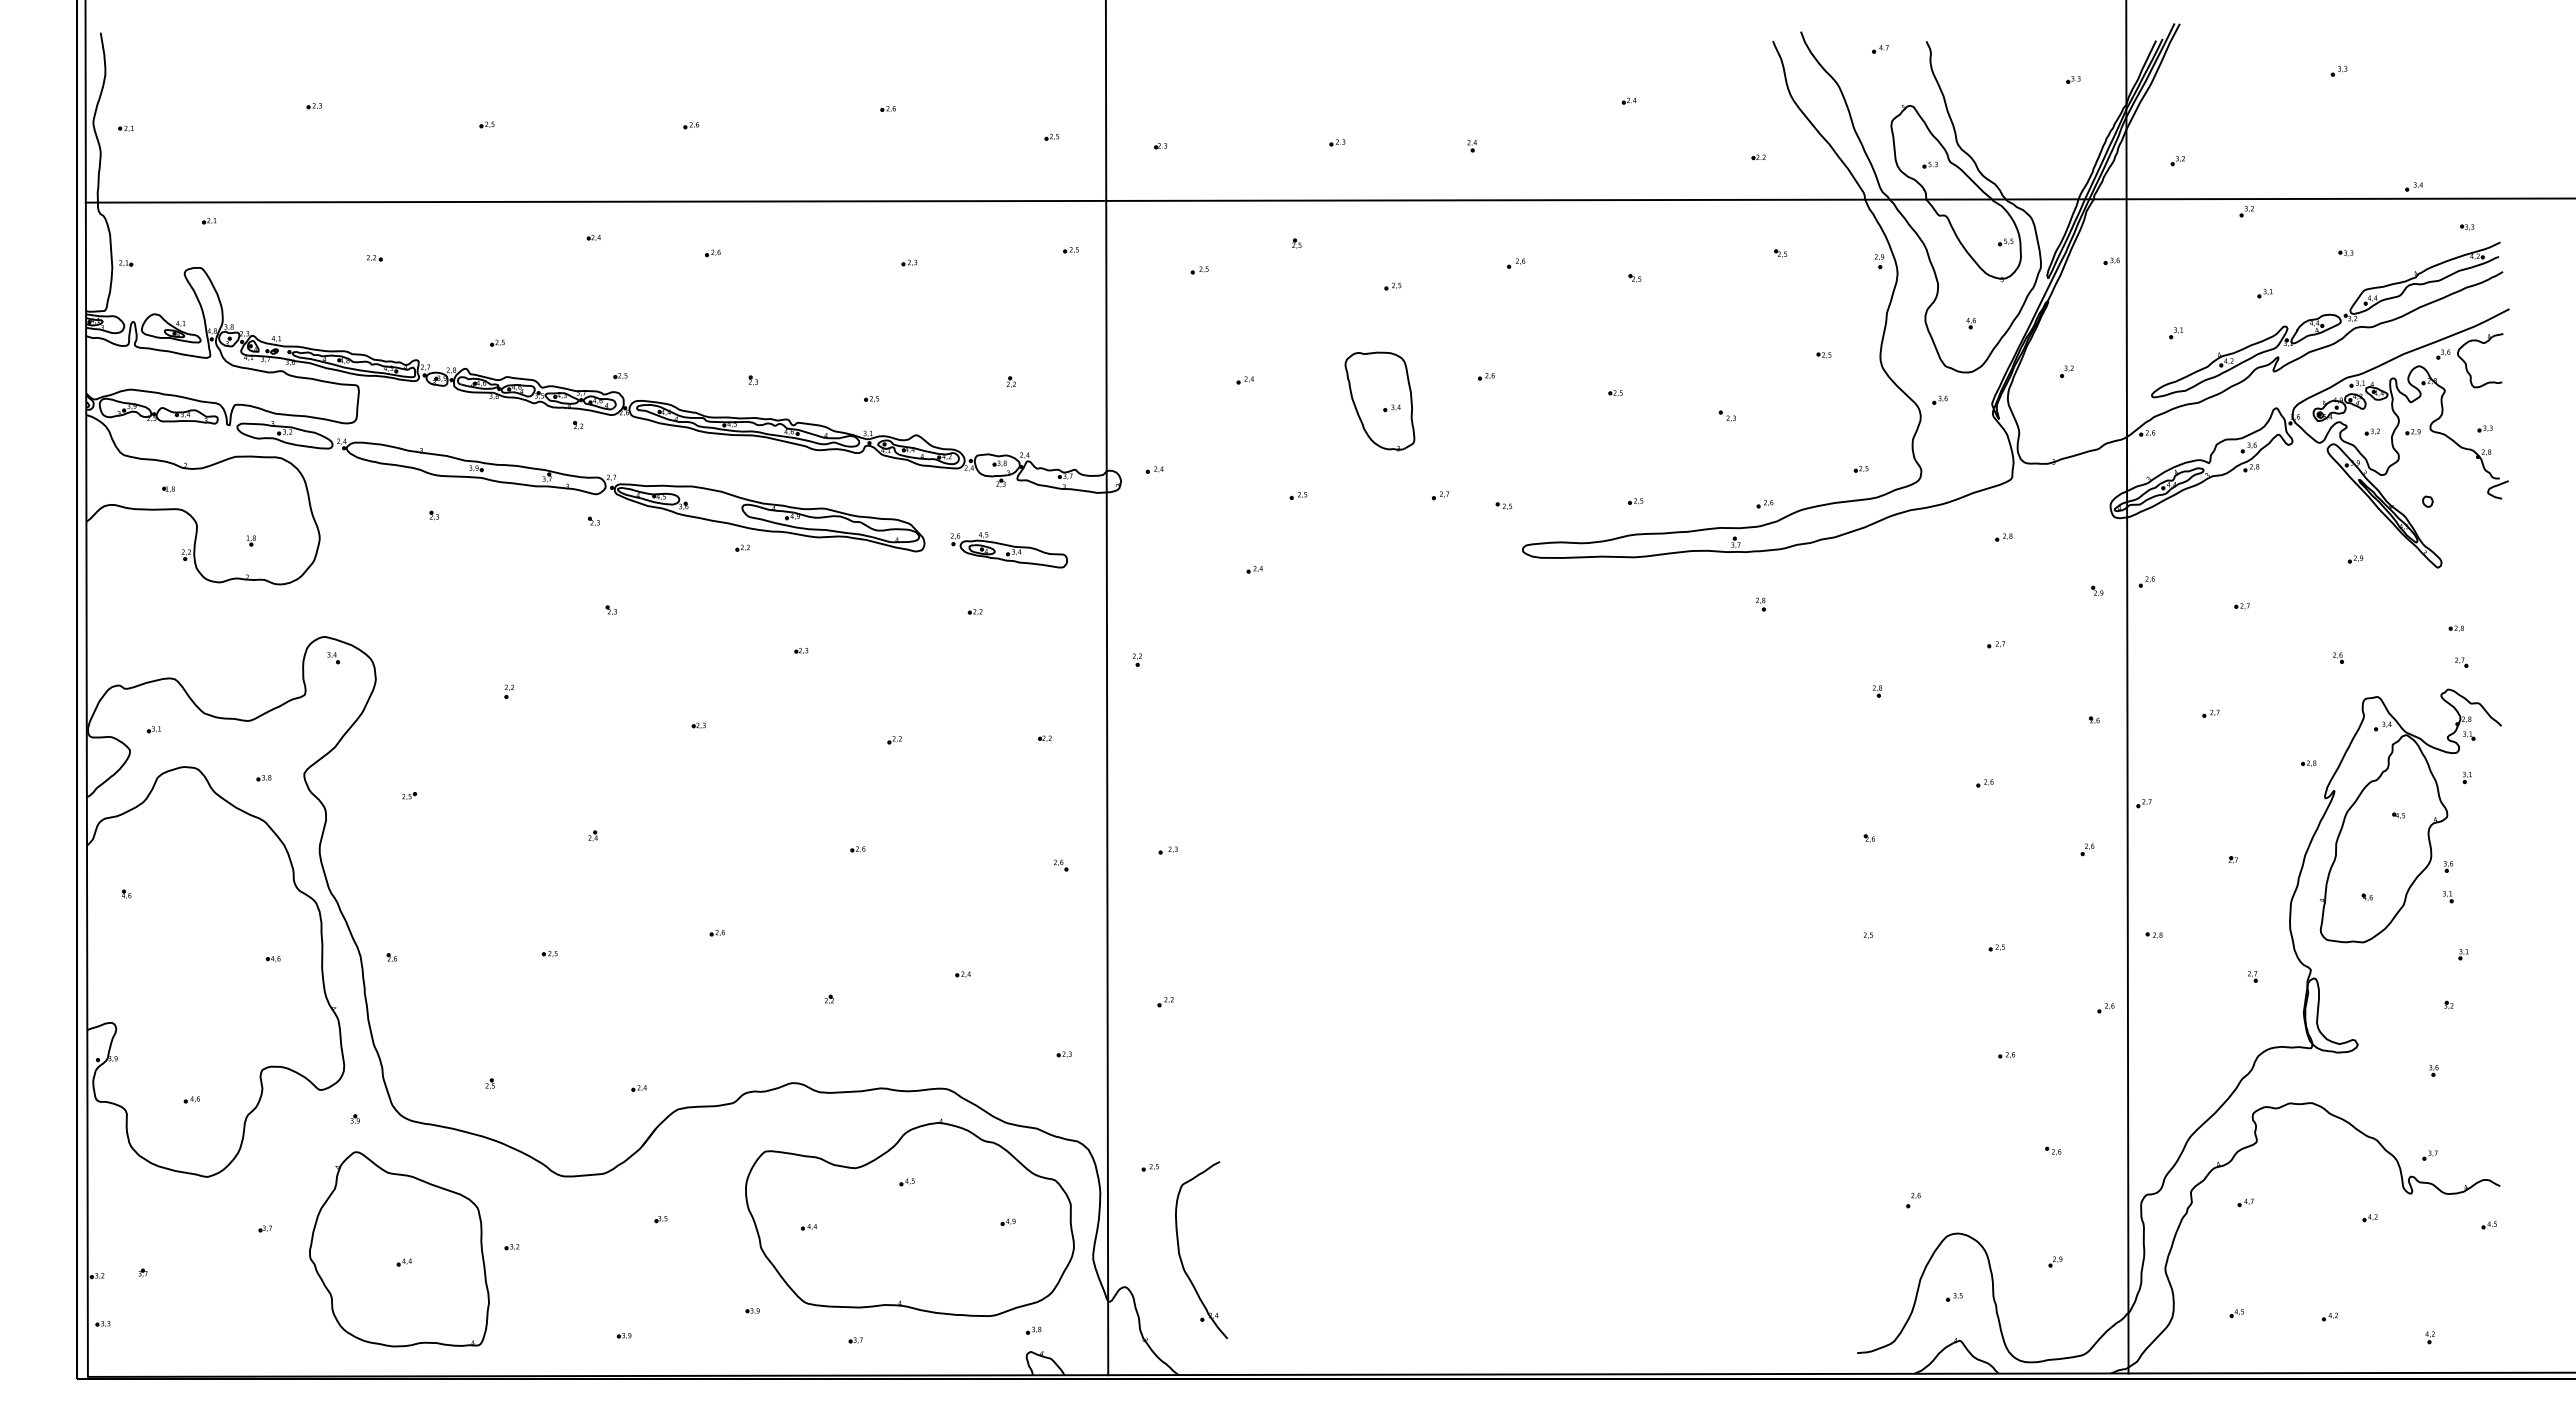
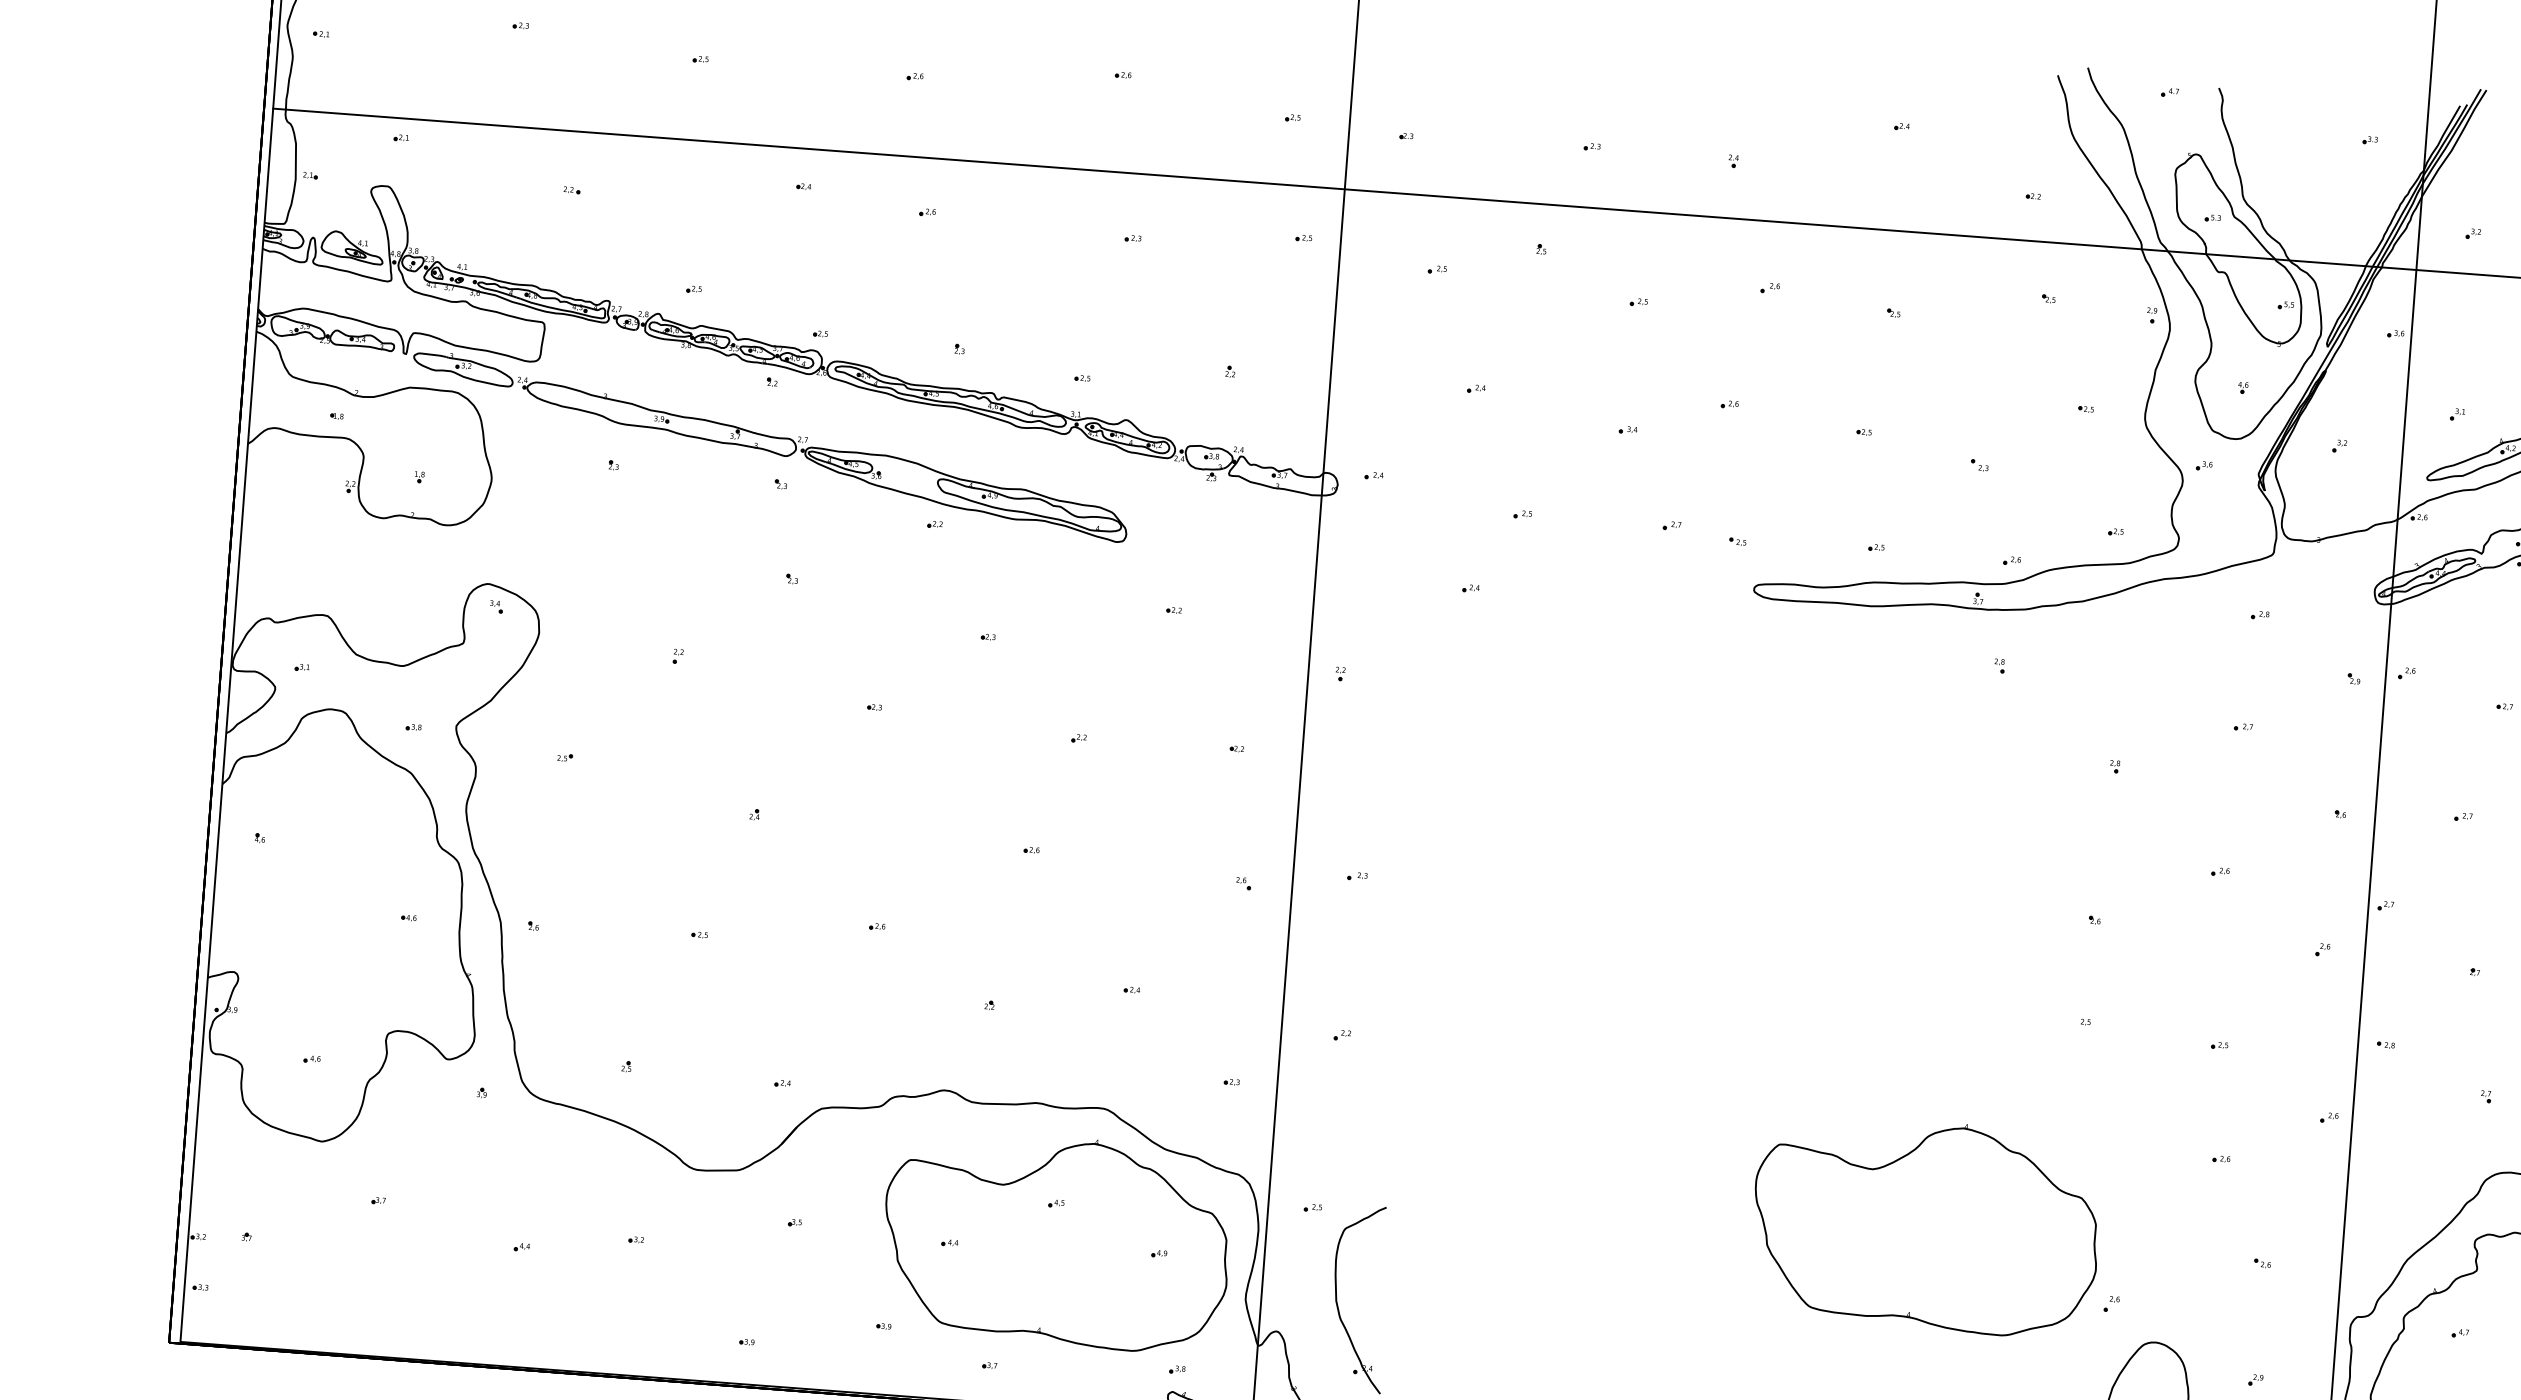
part: (1379, 401) -> (1615, 422), removed
part: (1008, 550) -> (1213, 548), removed
part: (1731, 1139) -> (1925, 1225), added
part: (399, 1249) -> (517, 1233), removed

